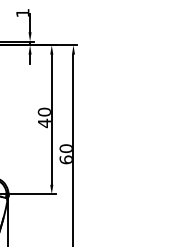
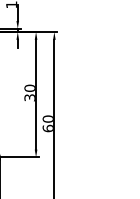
text: (43, 123) -> (29, 97), 40 -> 30

